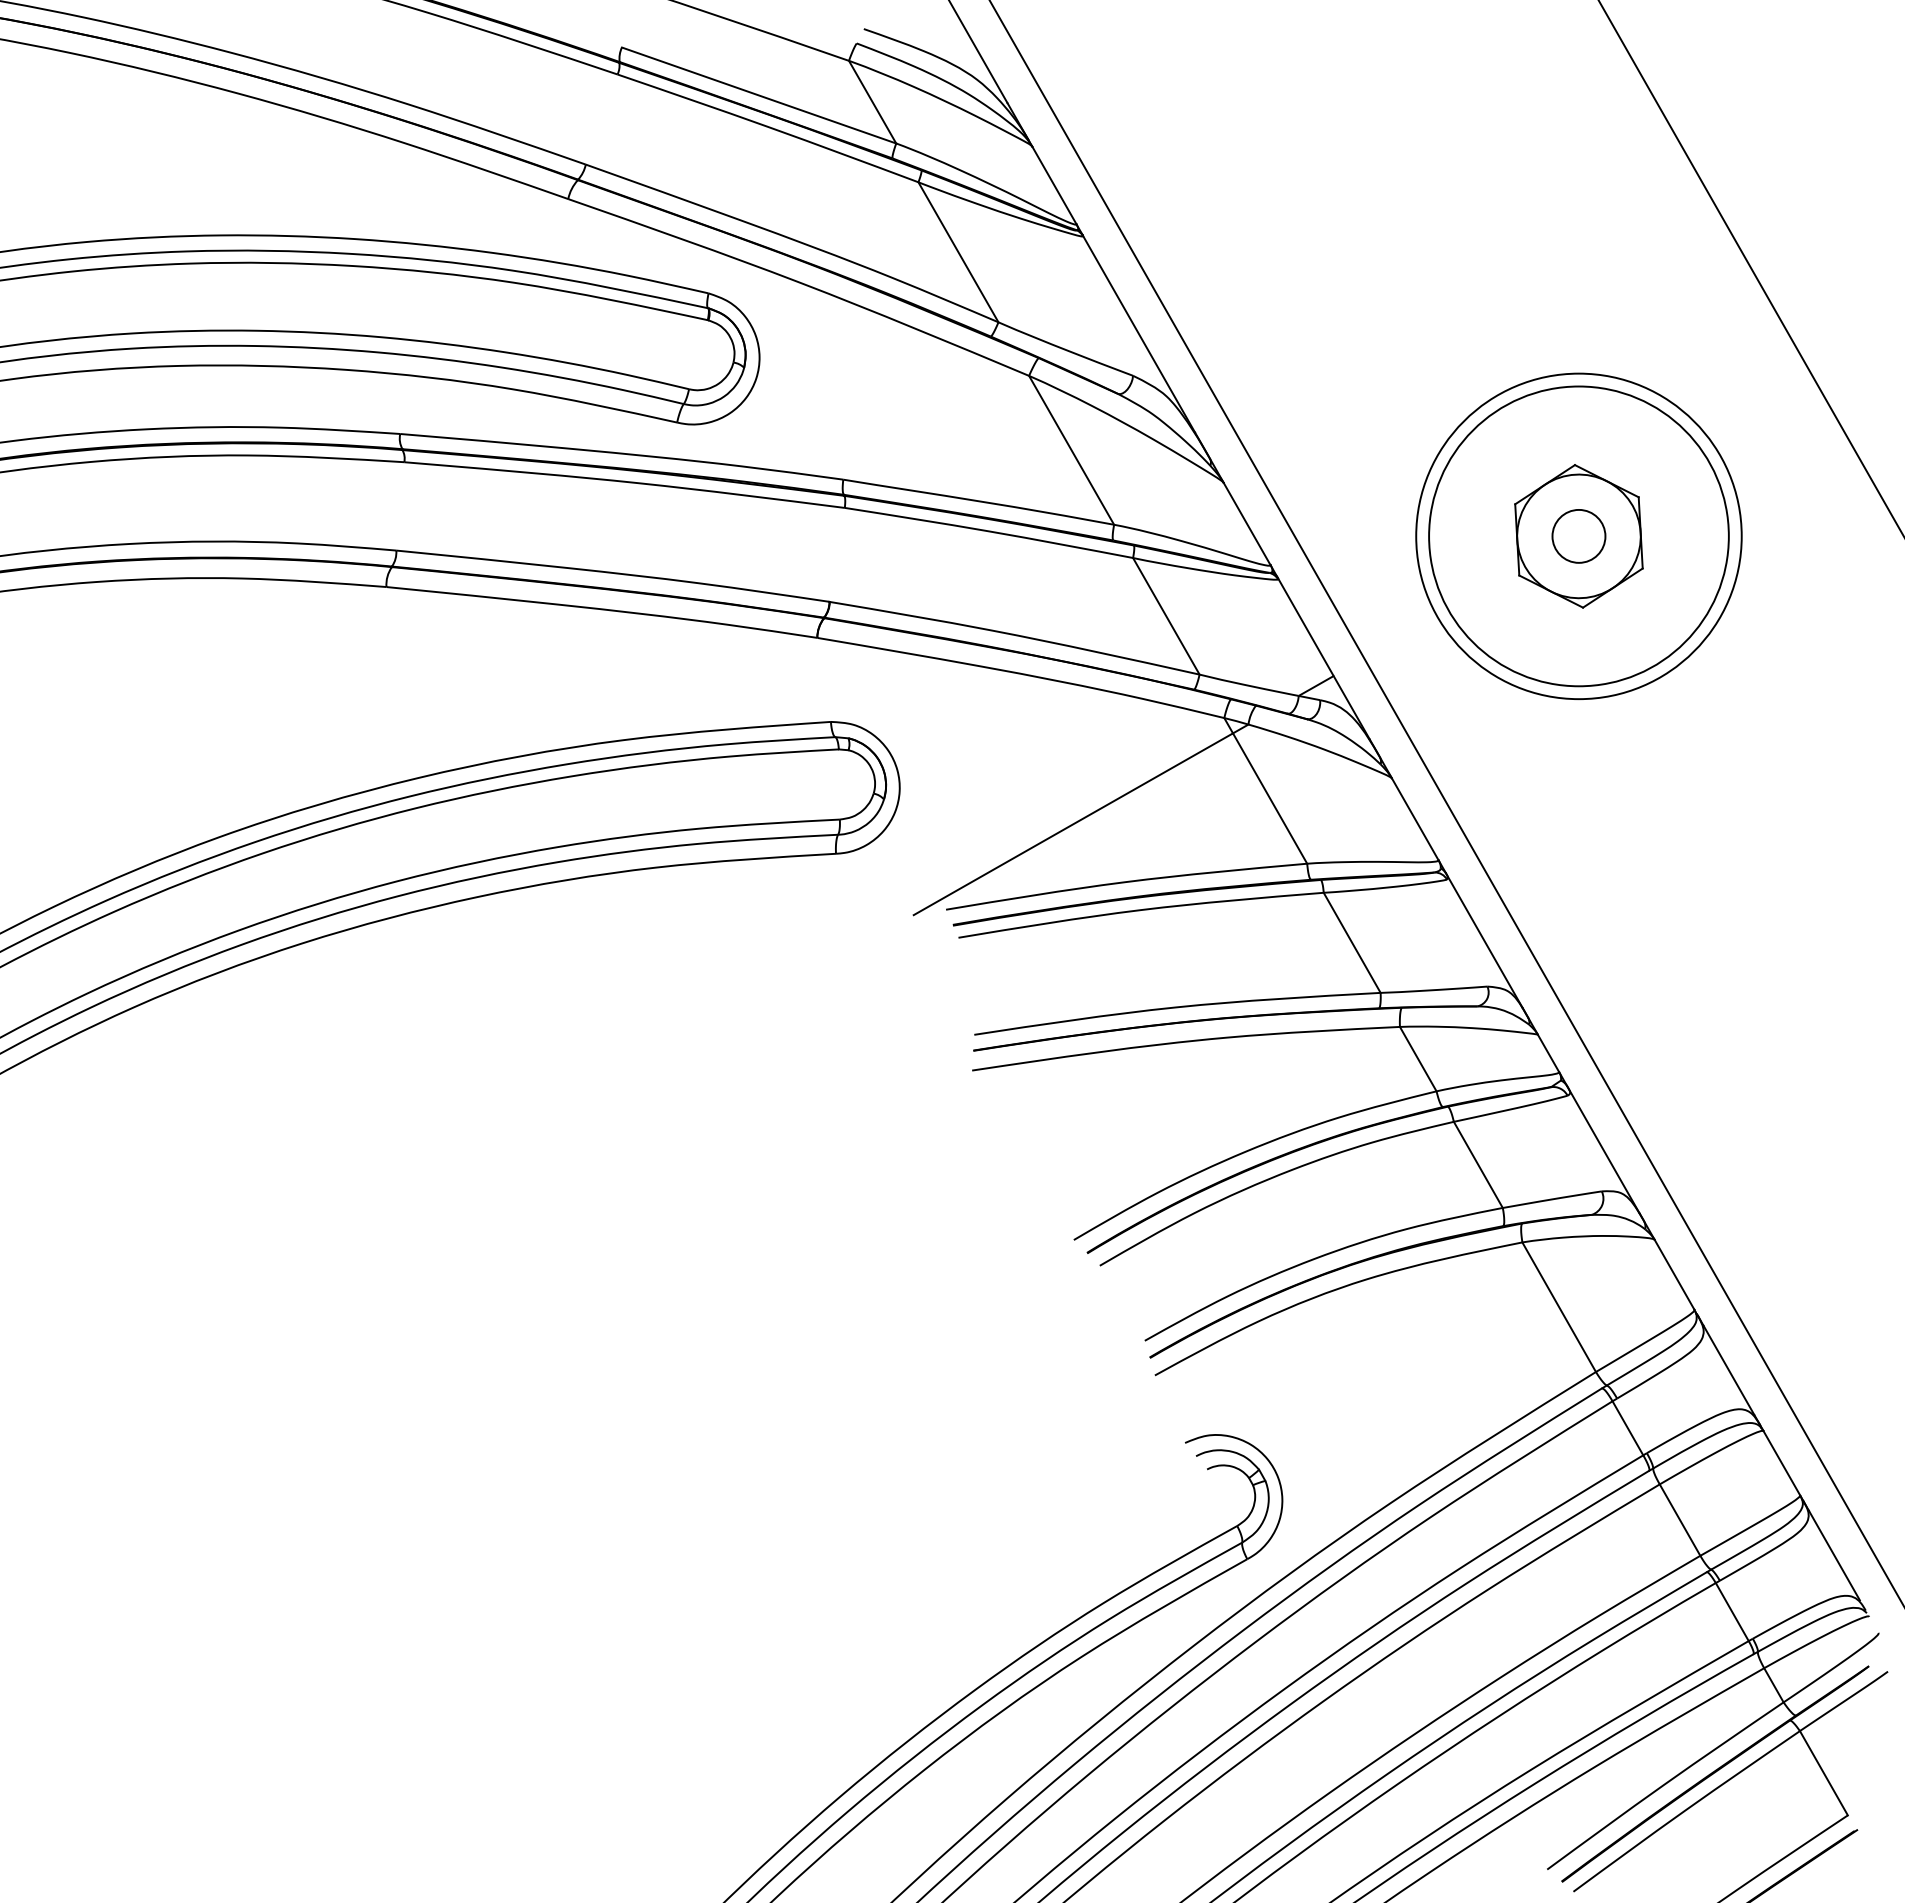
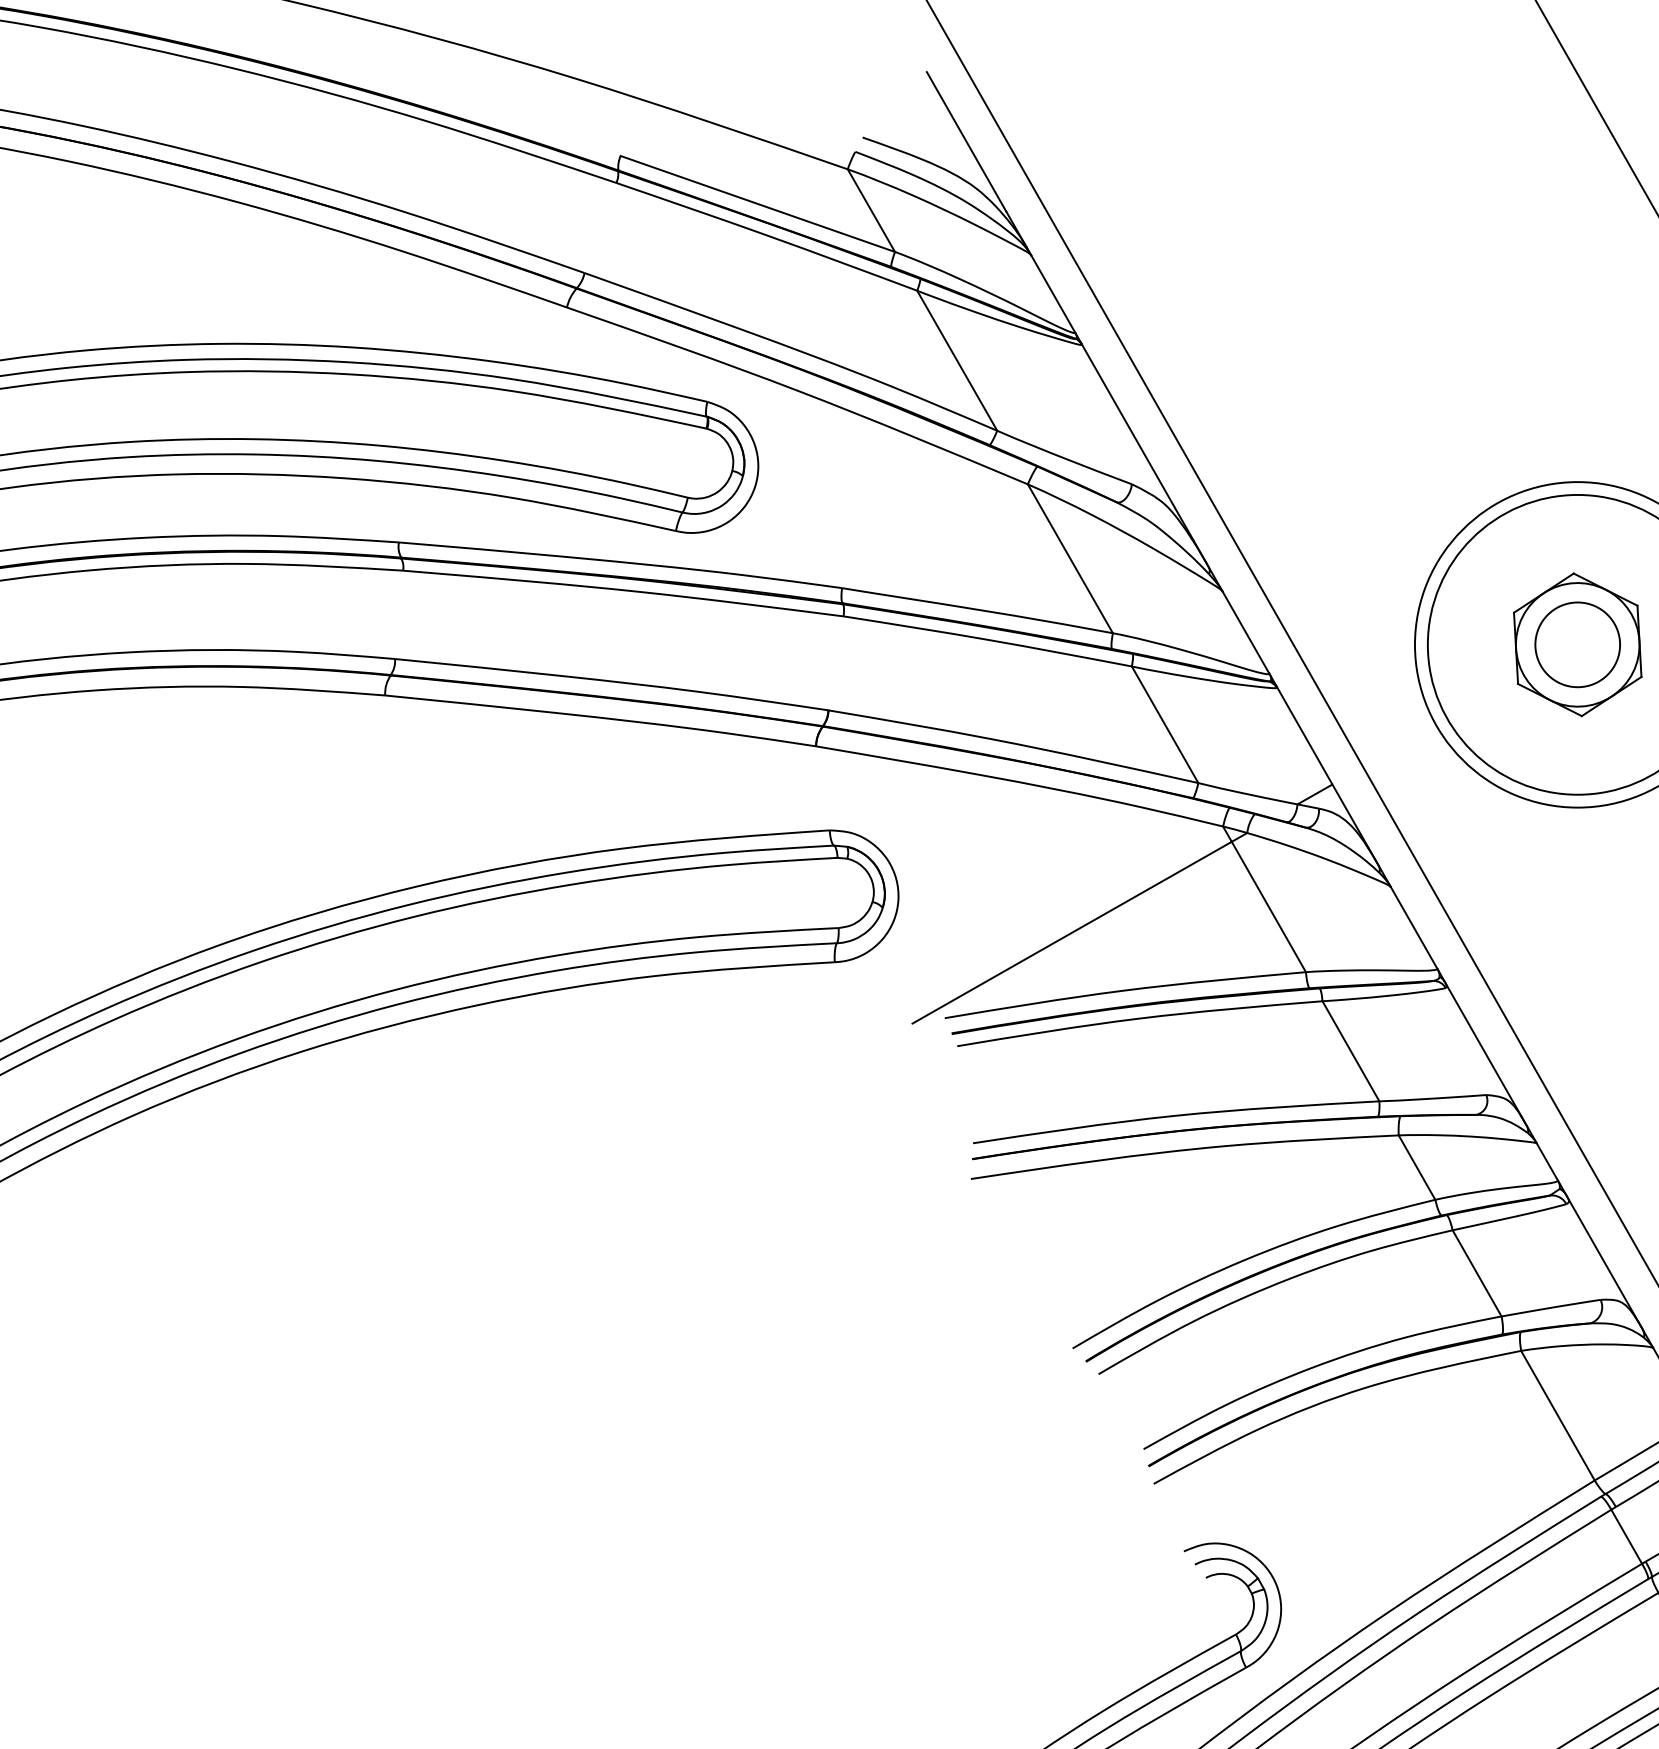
circle: (1578, 535) -> (1577, 643), size x1.6

